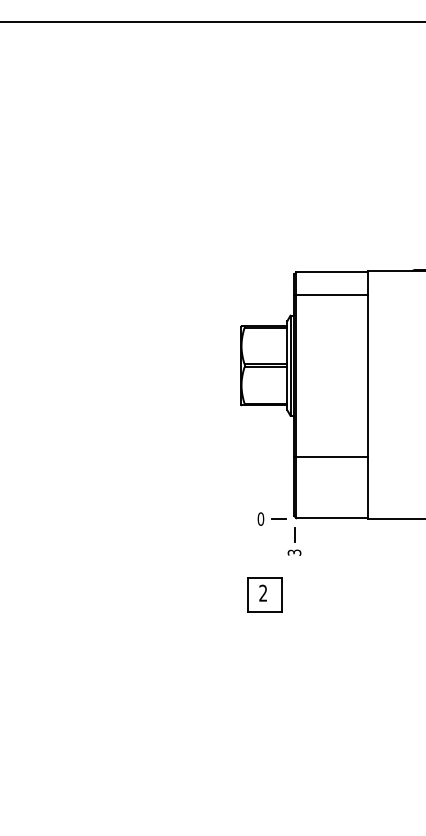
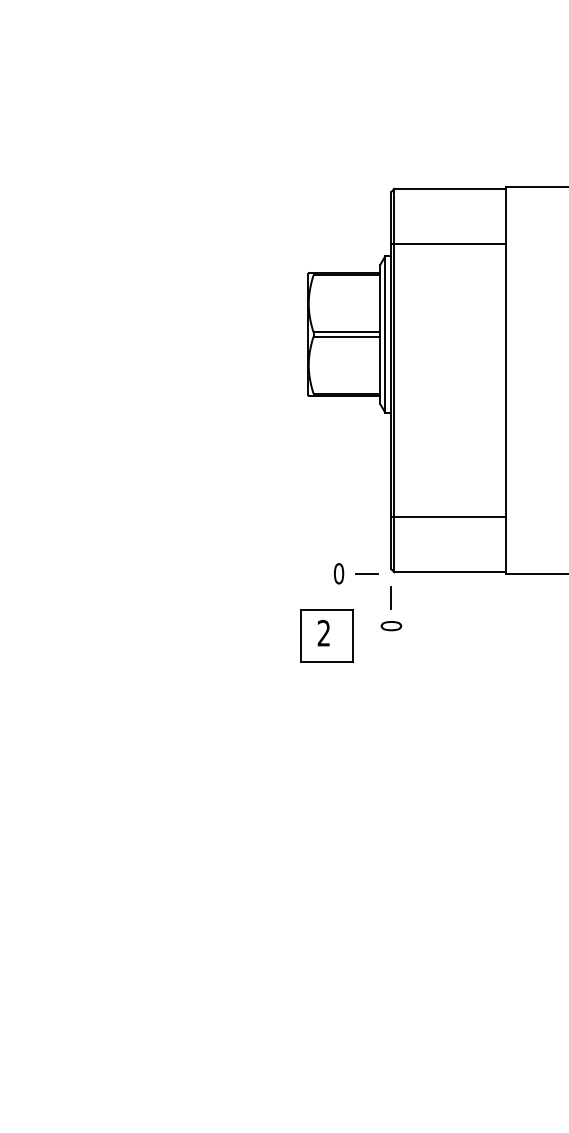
line: (331, 294) -> (449, 243), moved
line: (331, 456) -> (449, 516), moved
text: (294, 552) -> (391, 625), 3 -> 0
part: (264, 594) -> (325, 635), moved

